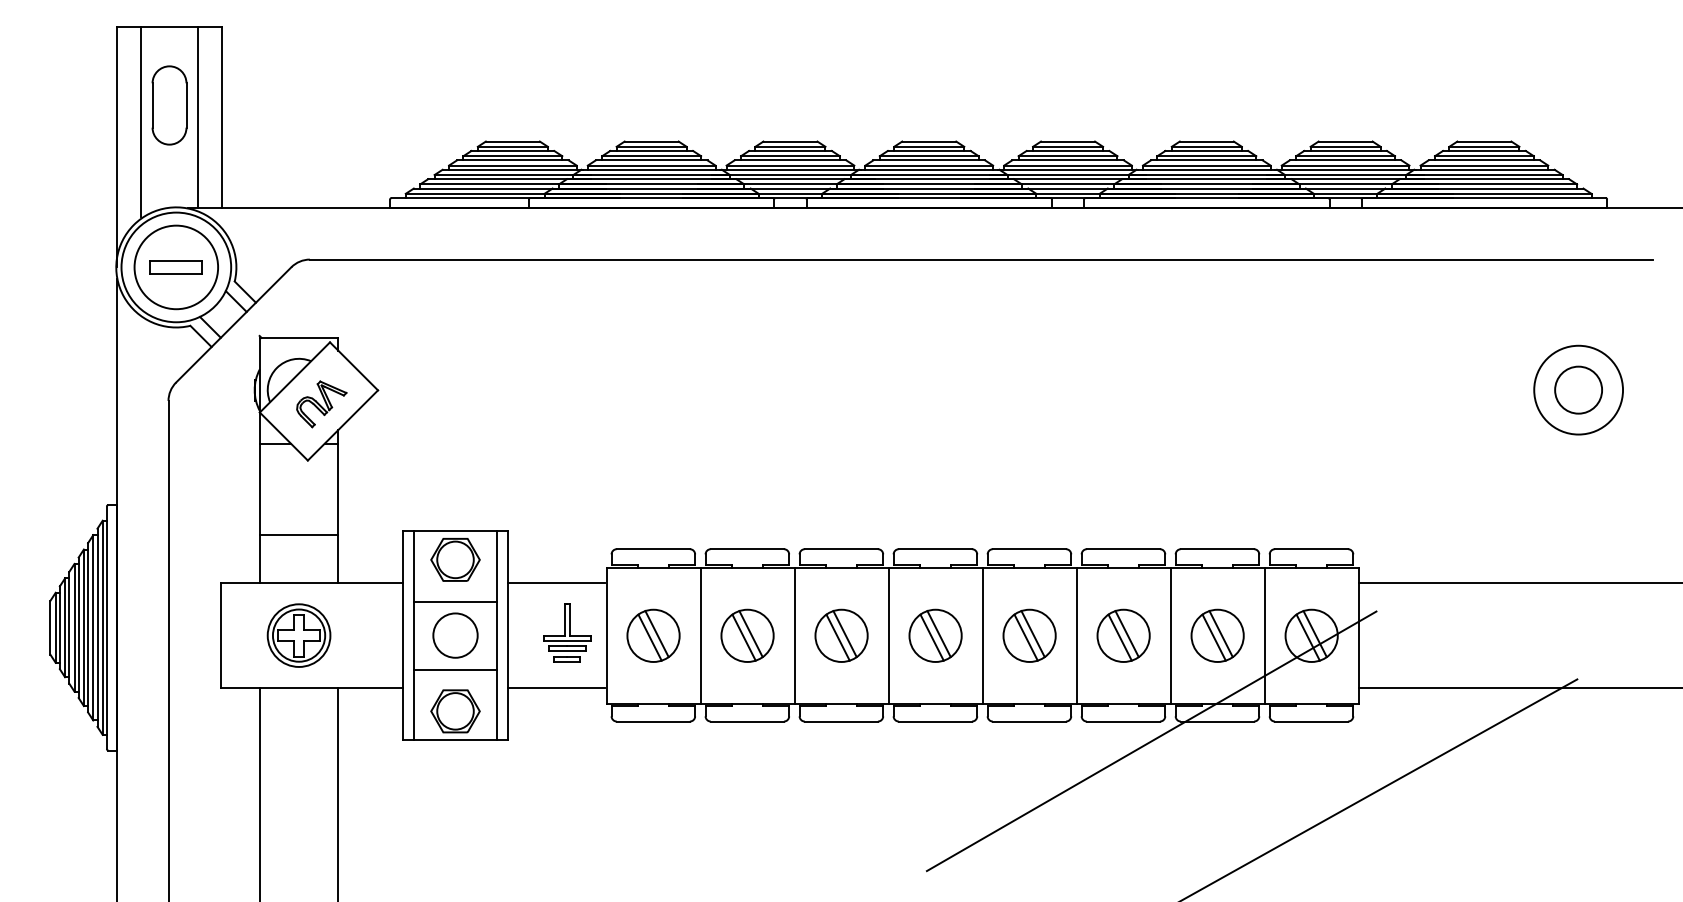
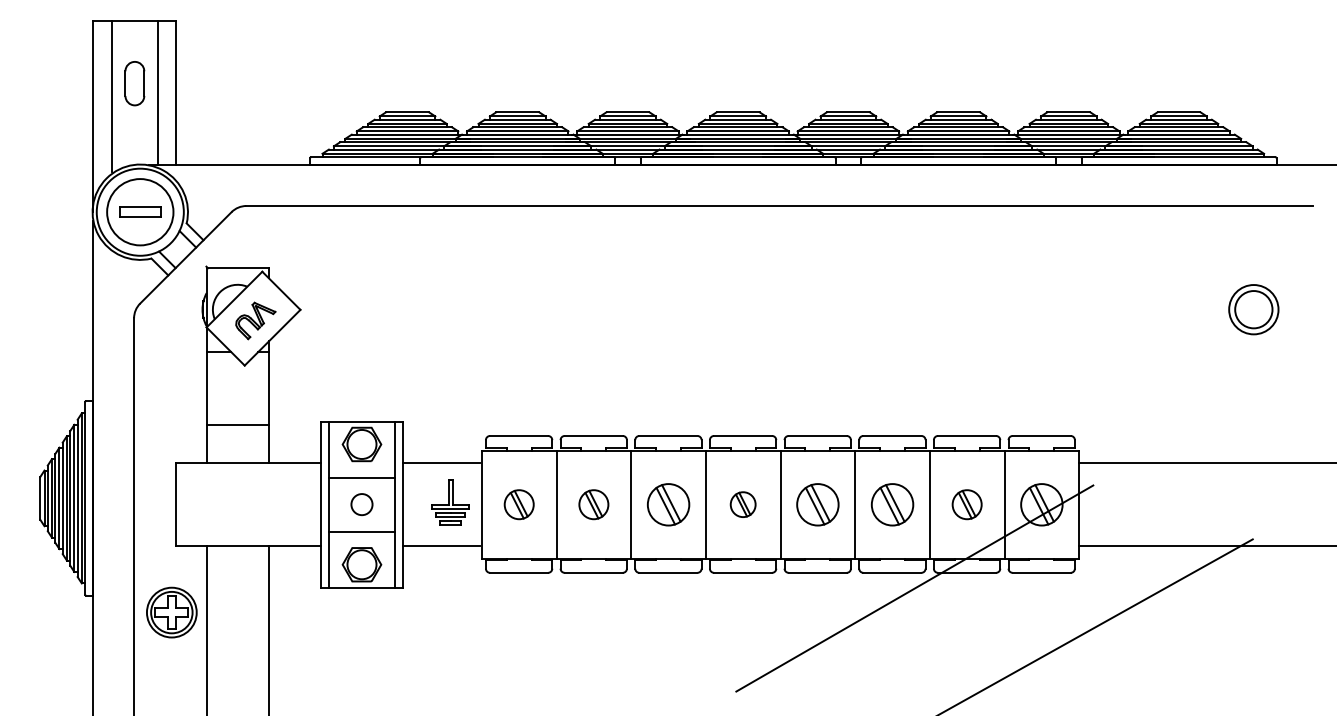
part: (169, 105) -> (134, 83), size x0.7
circle: (1578, 389) -> (1253, 309), size x0.7
part: (298, 635) -> (171, 612), moved
circle: (455, 635) -> (361, 504), size x0.6
part: (653, 635) -> (519, 504), size x0.7
part: (747, 635) -> (593, 504), size x0.7
part: (935, 635) -> (743, 504), size x0.6
part: (1217, 635) -> (967, 504), size x0.7

